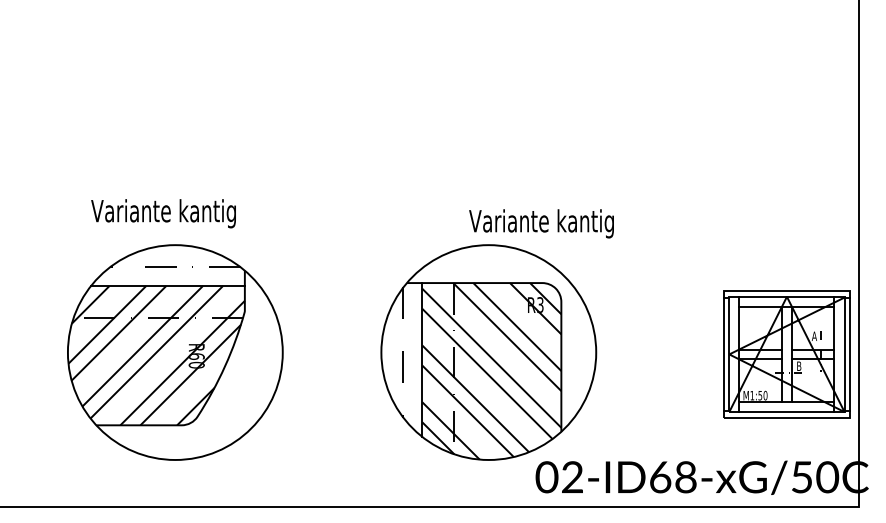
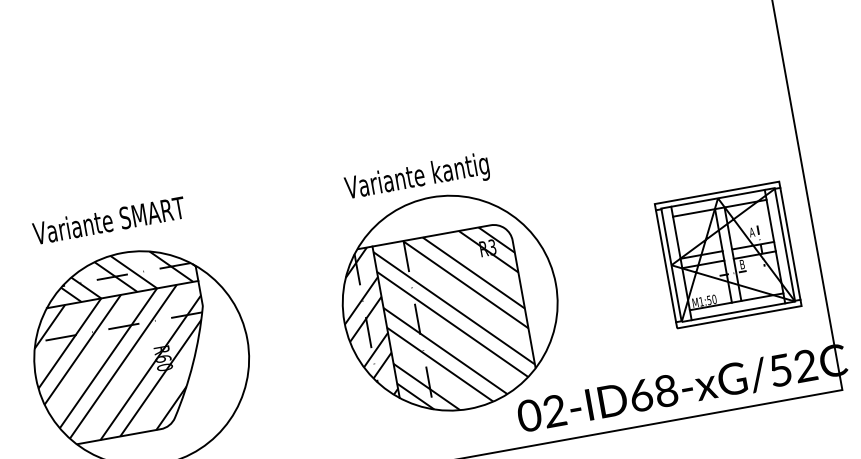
text: (211, 213) -> (152, 215), Variante kantig -> Variante SMART
text: (541, 223) -> (417, 177), moved
hatch: (176, 265) -> (127, 272), added
part: (786, 354) -> (727, 255), moved
hatch: (401, 357) -> (365, 323), added
text: (827, 477) -> (805, 366), 02-ID68-xG/50C -> 02-ID68-xG/52C

